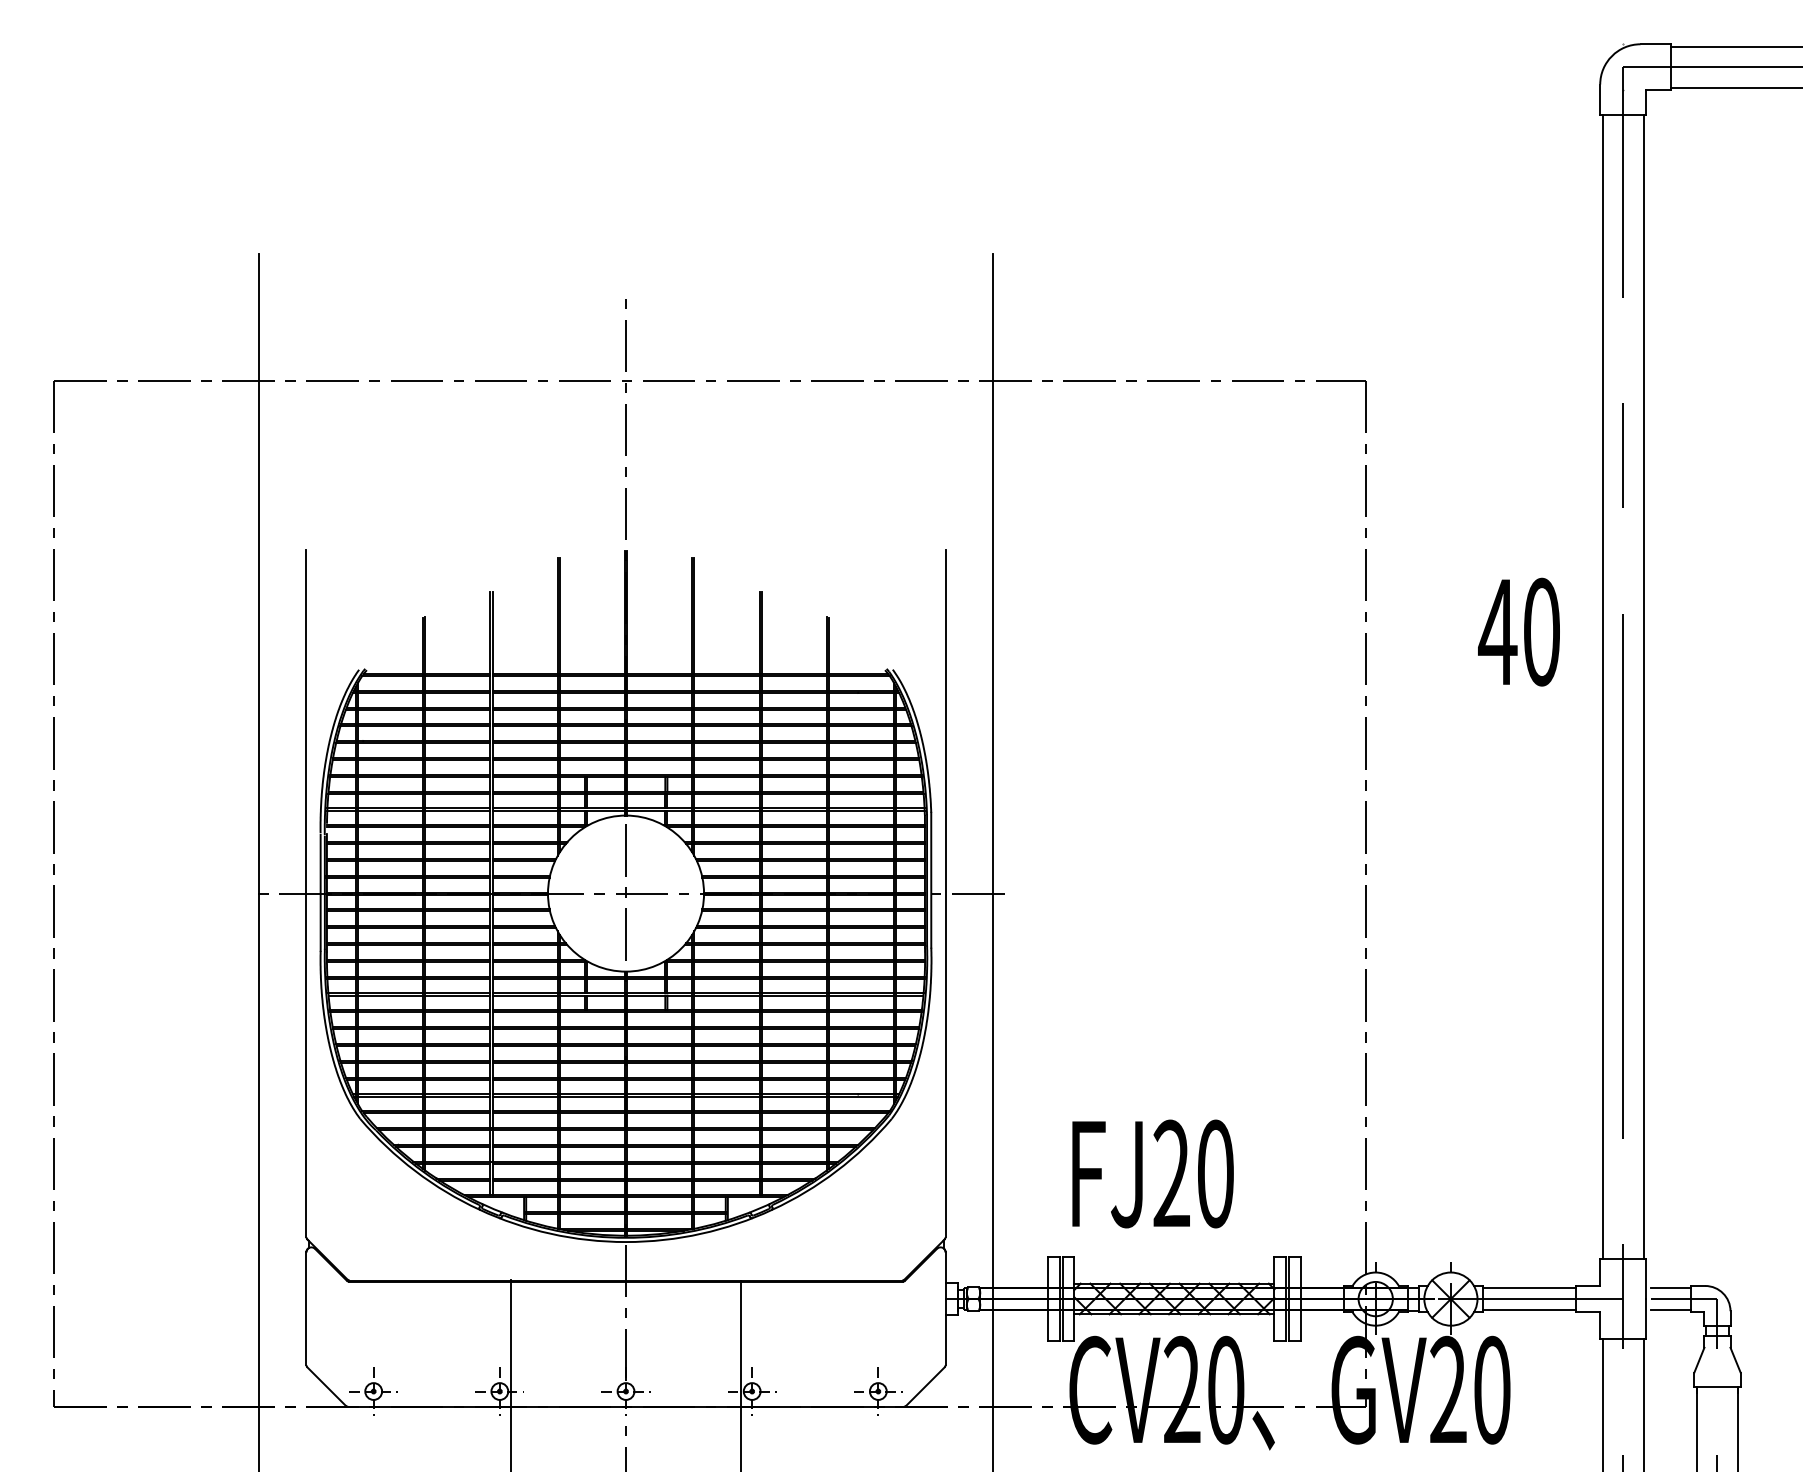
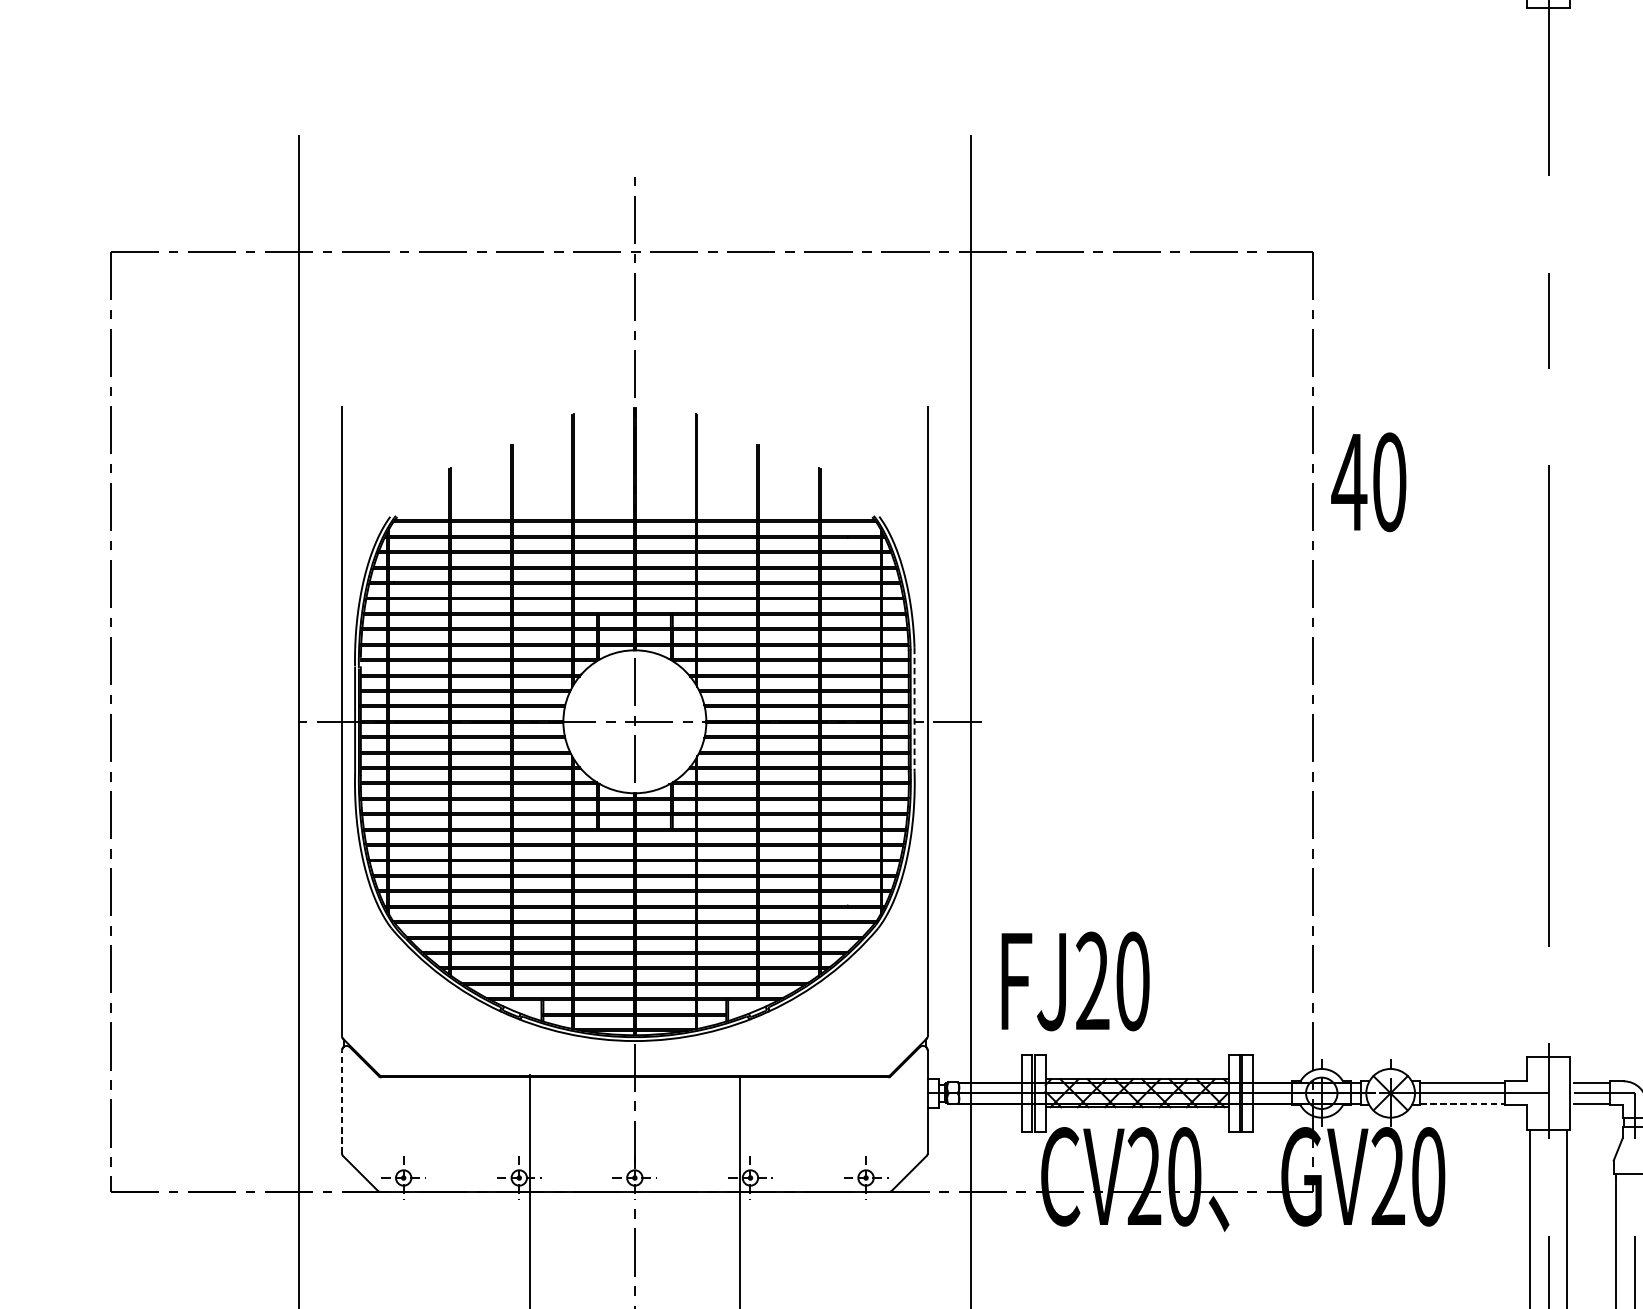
text: (1518, 631) -> (1368, 481), moved
line: (1603, 687) -> (1530, 532), removed
line: (1643, 687) -> (1567, 532), removed
line: (931, 880) -> (914, 709), solid -> dashed
text: (1152, 1173) -> (1075, 980), moved
line: (306, 1308) -> (342, 1101), solid -> dashed
line: (1530, 1310) -> (1463, 1103), solid -> dashed

